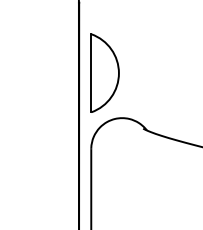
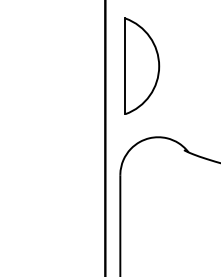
part: (104, 72) -> (141, 65), moved

